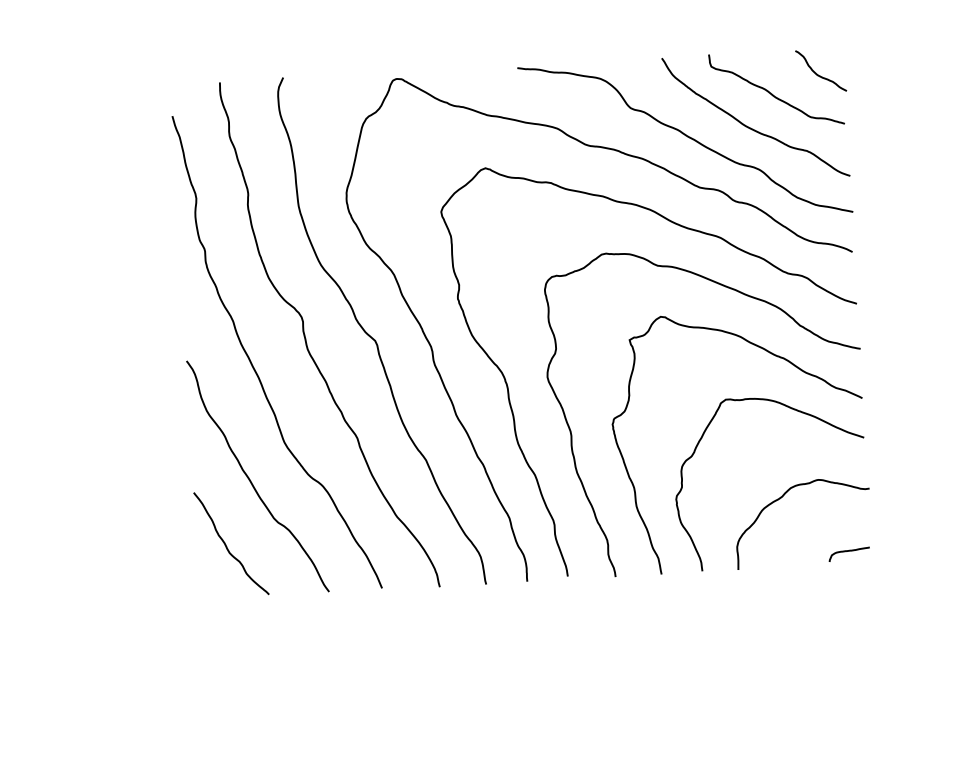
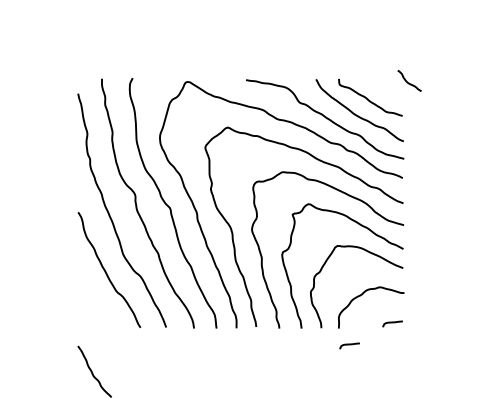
curve: (820, 74) -> (409, 82), moved
curve: (226, 543) -> (92, 371), moved
curve: (762, 603) -> (349, 345), added

